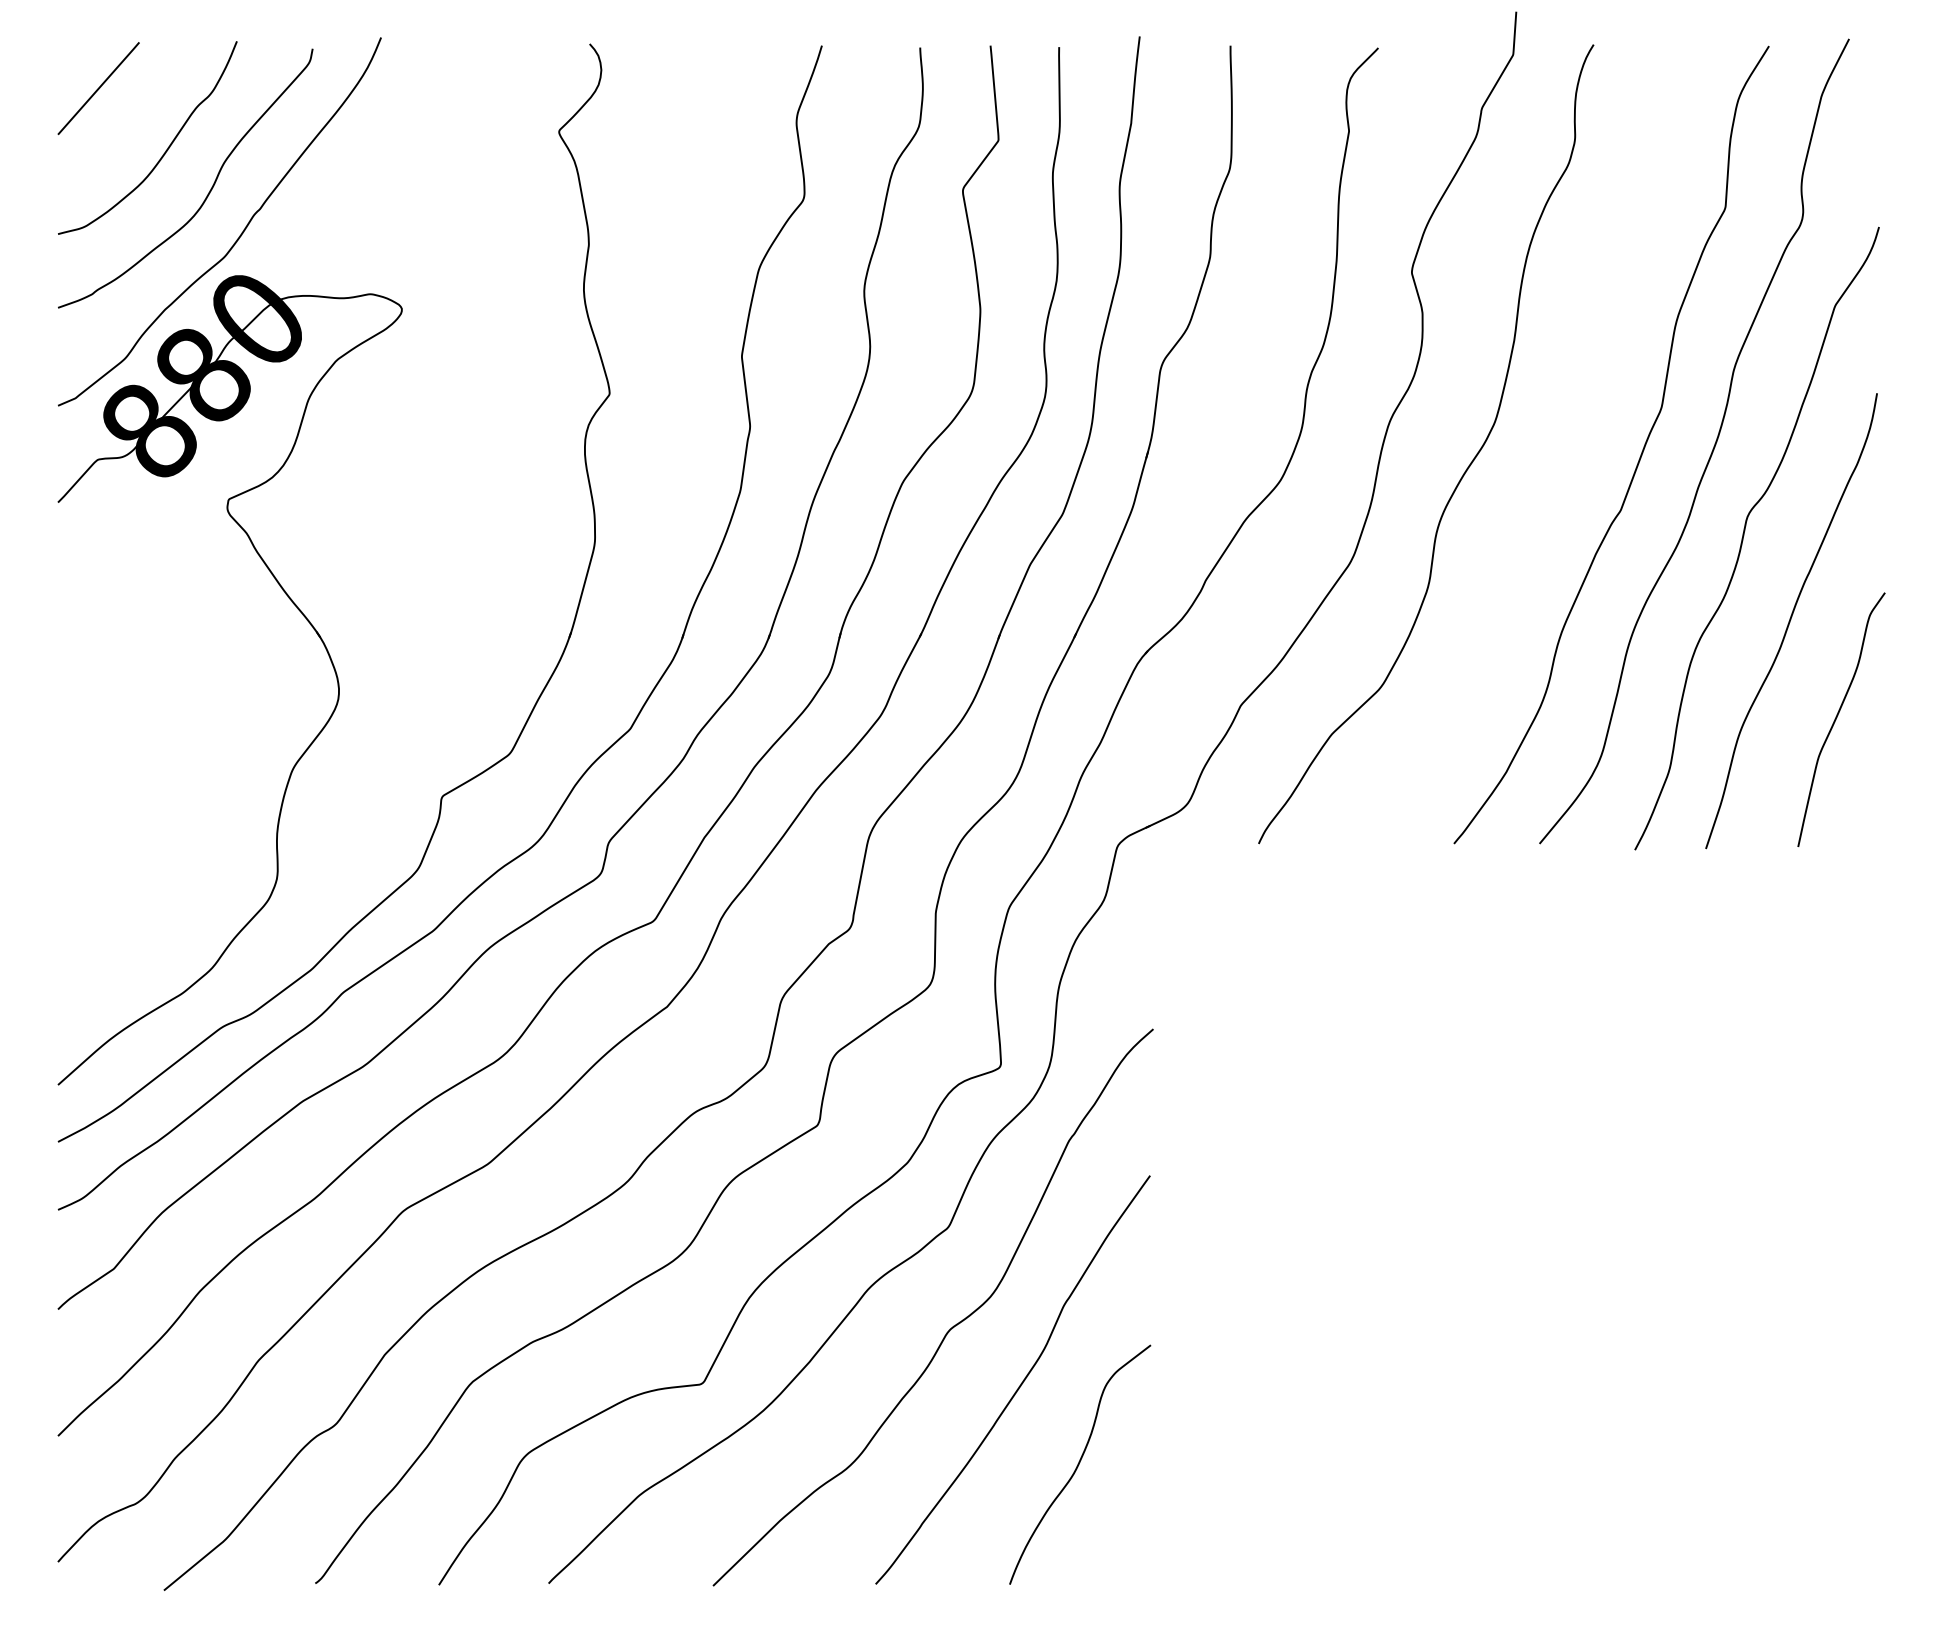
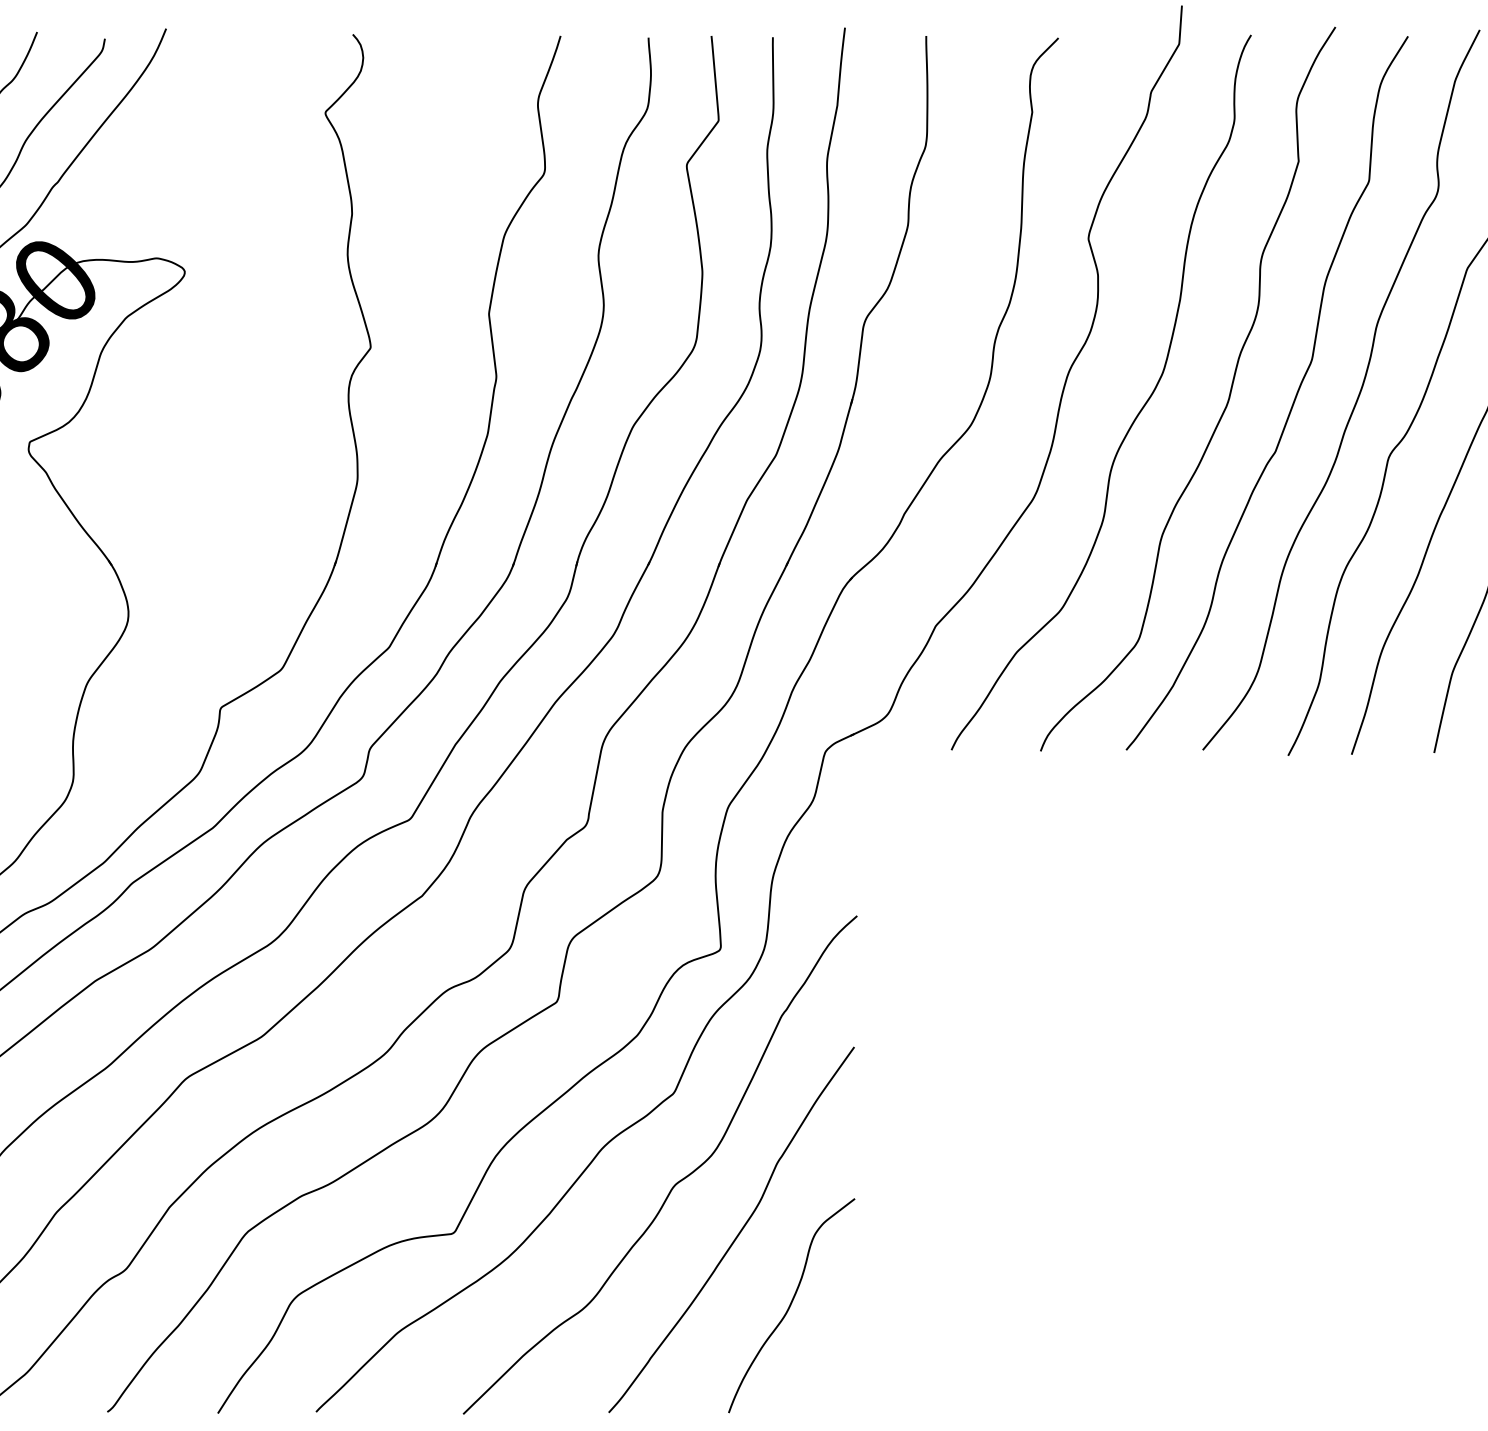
curve: (1565, 457) -> (1225, 404), added

